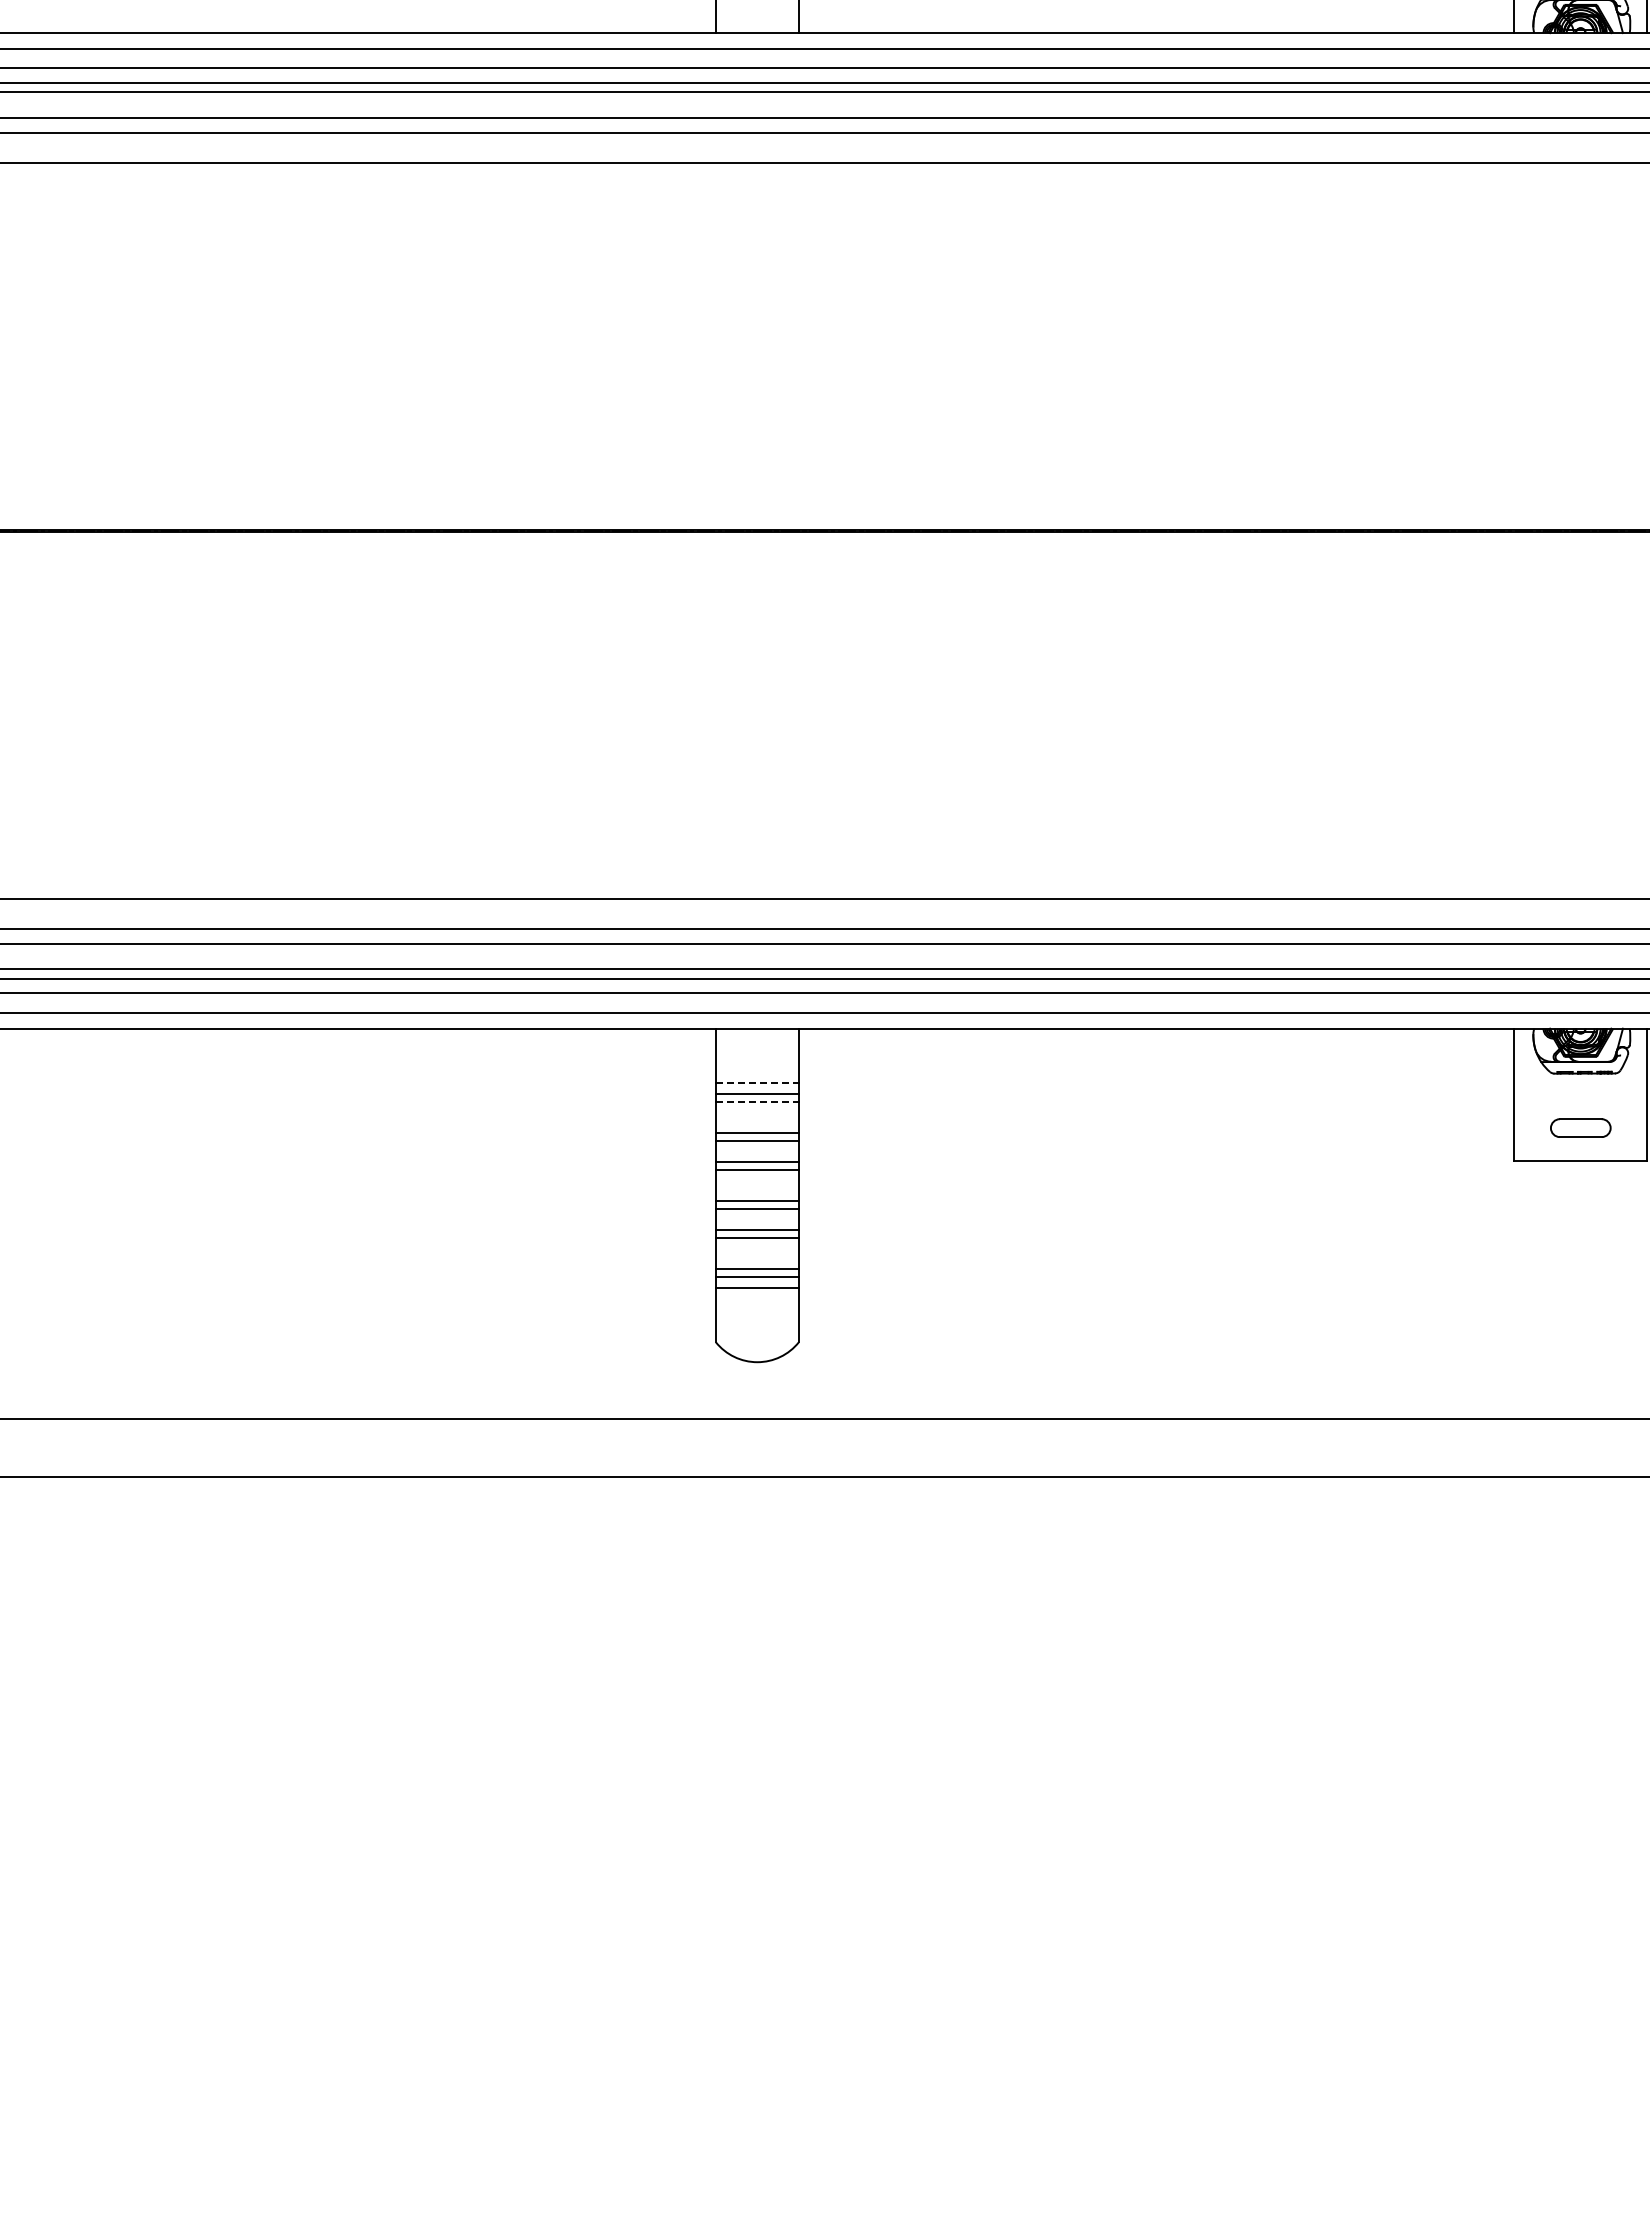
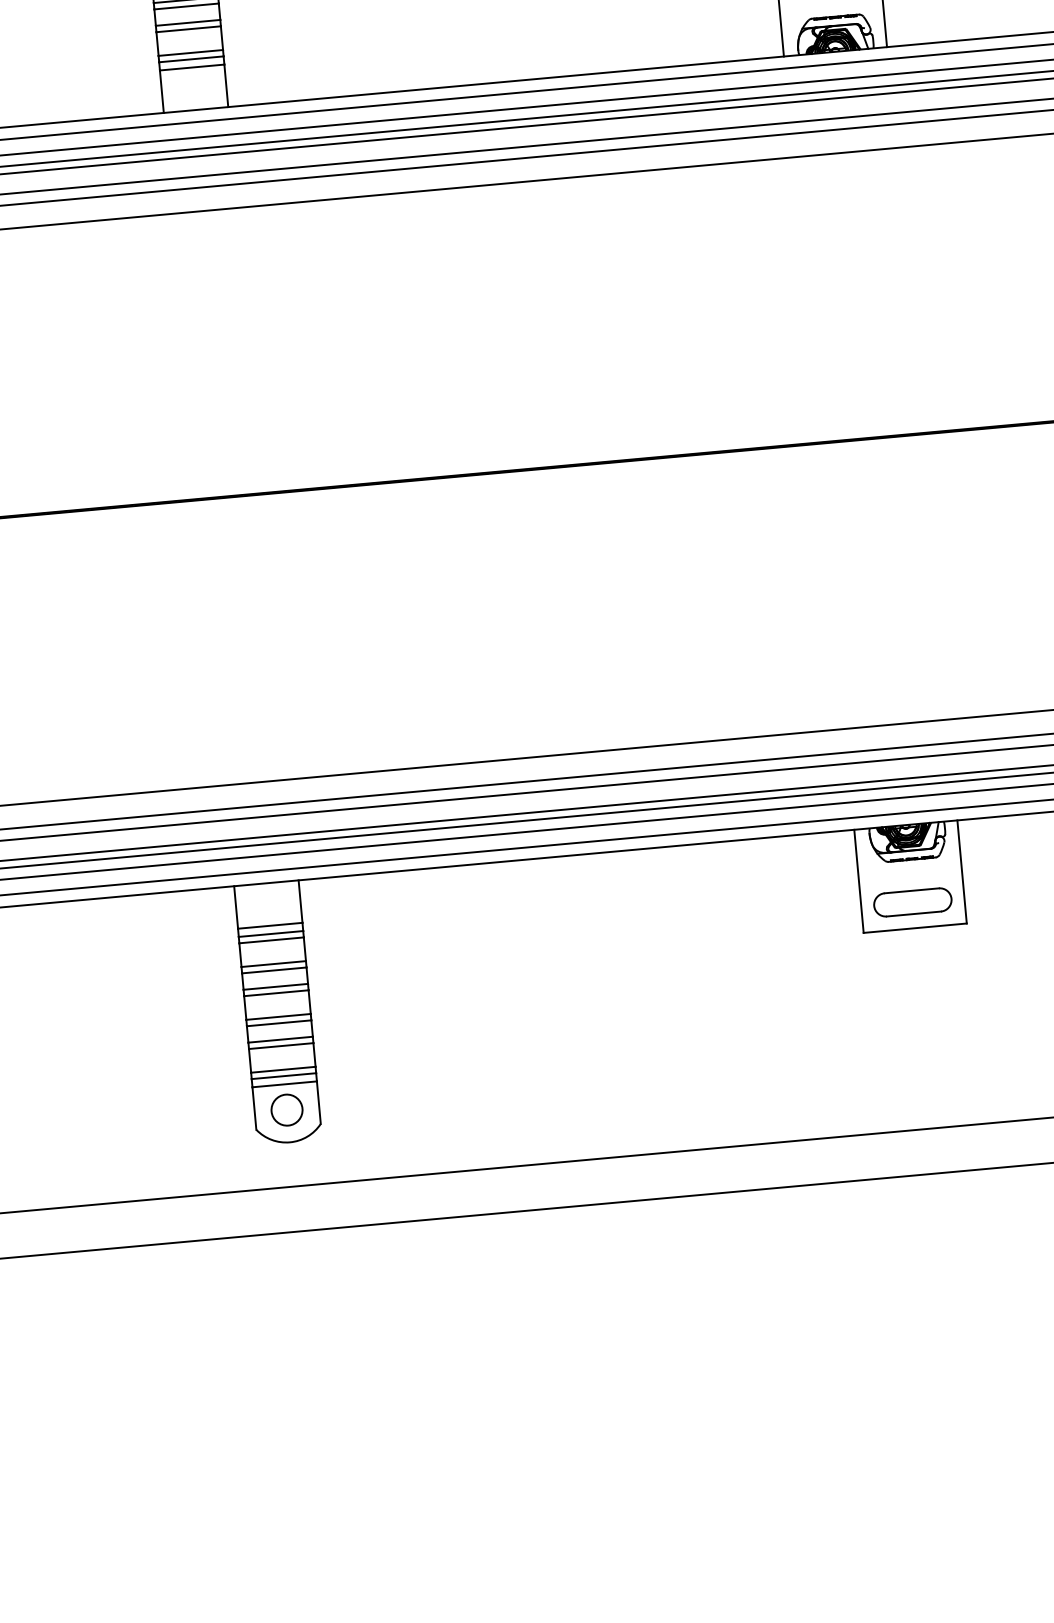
line: (757, 1083) -> (270, 925), dashed -> solid
line: (757, 1102) -> (271, 940), dashed -> solid
part: (1580, 1127) -> (912, 901), size x1.67
circle: (757, 1320) -> (287, 1109), added

